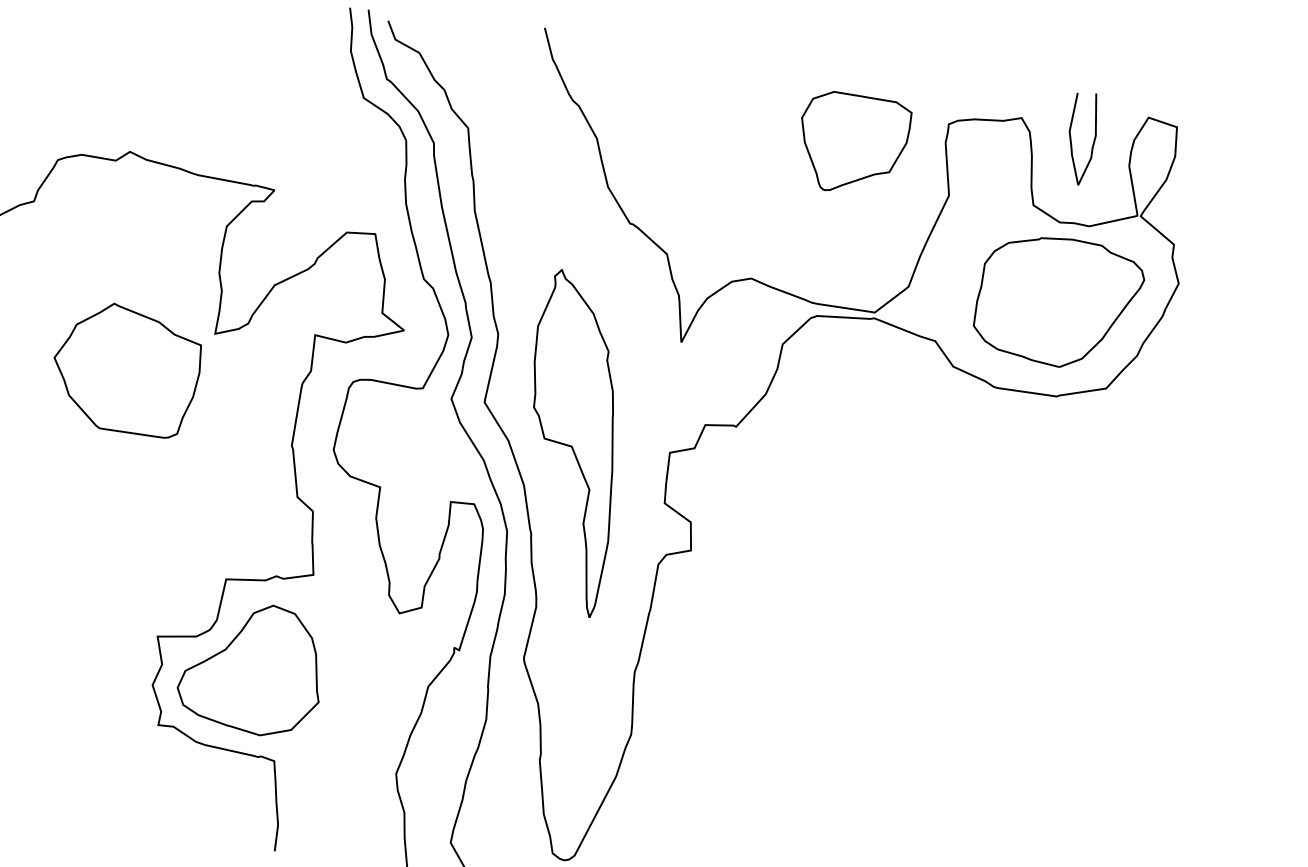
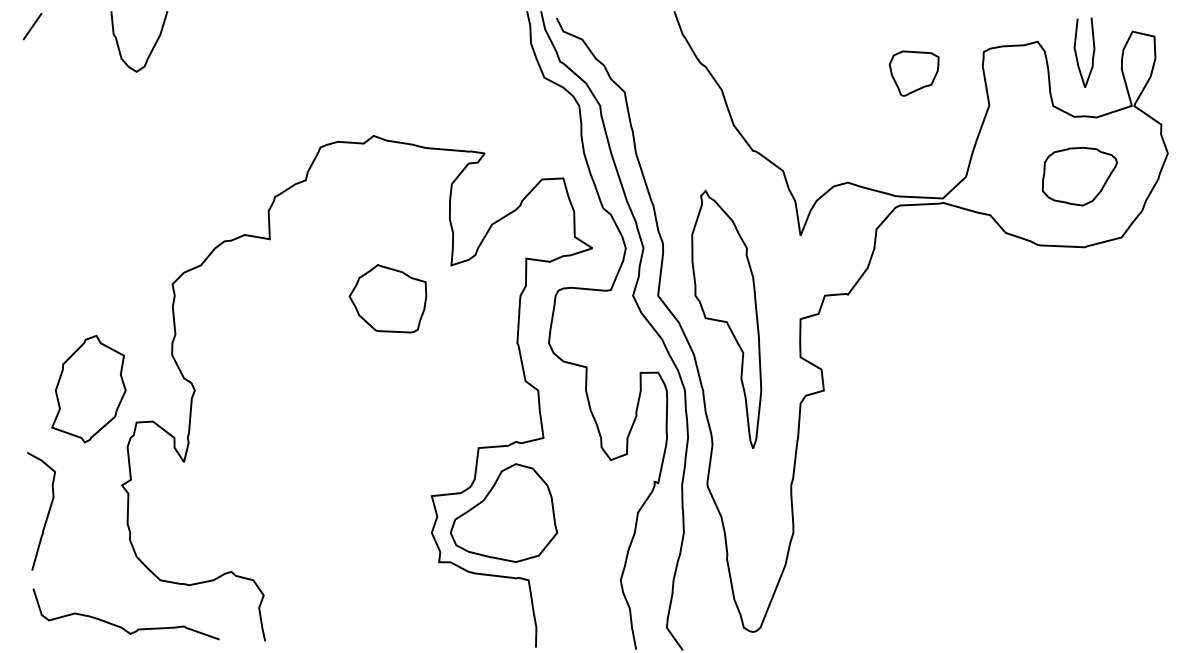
part: (852, 143) -> (913, 73), size x0.6
part: (1058, 302) -> (1079, 176), size x0.6
part: (126, 368) -> (387, 298), size x0.7

